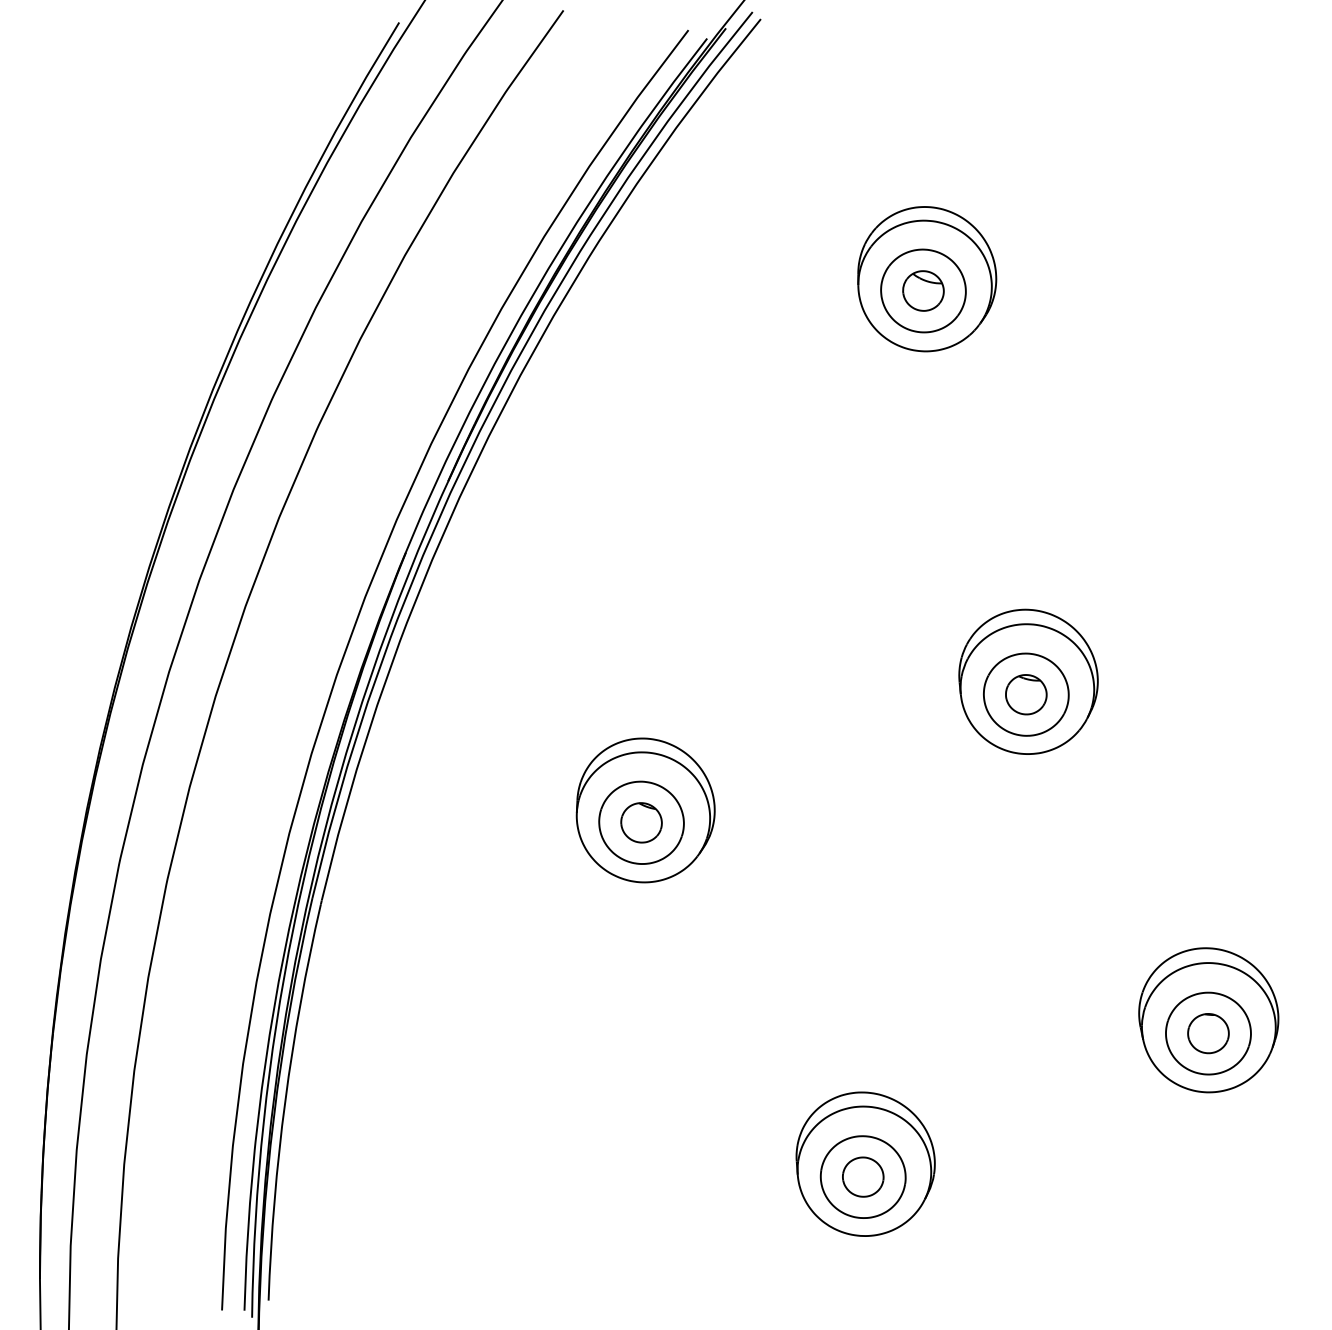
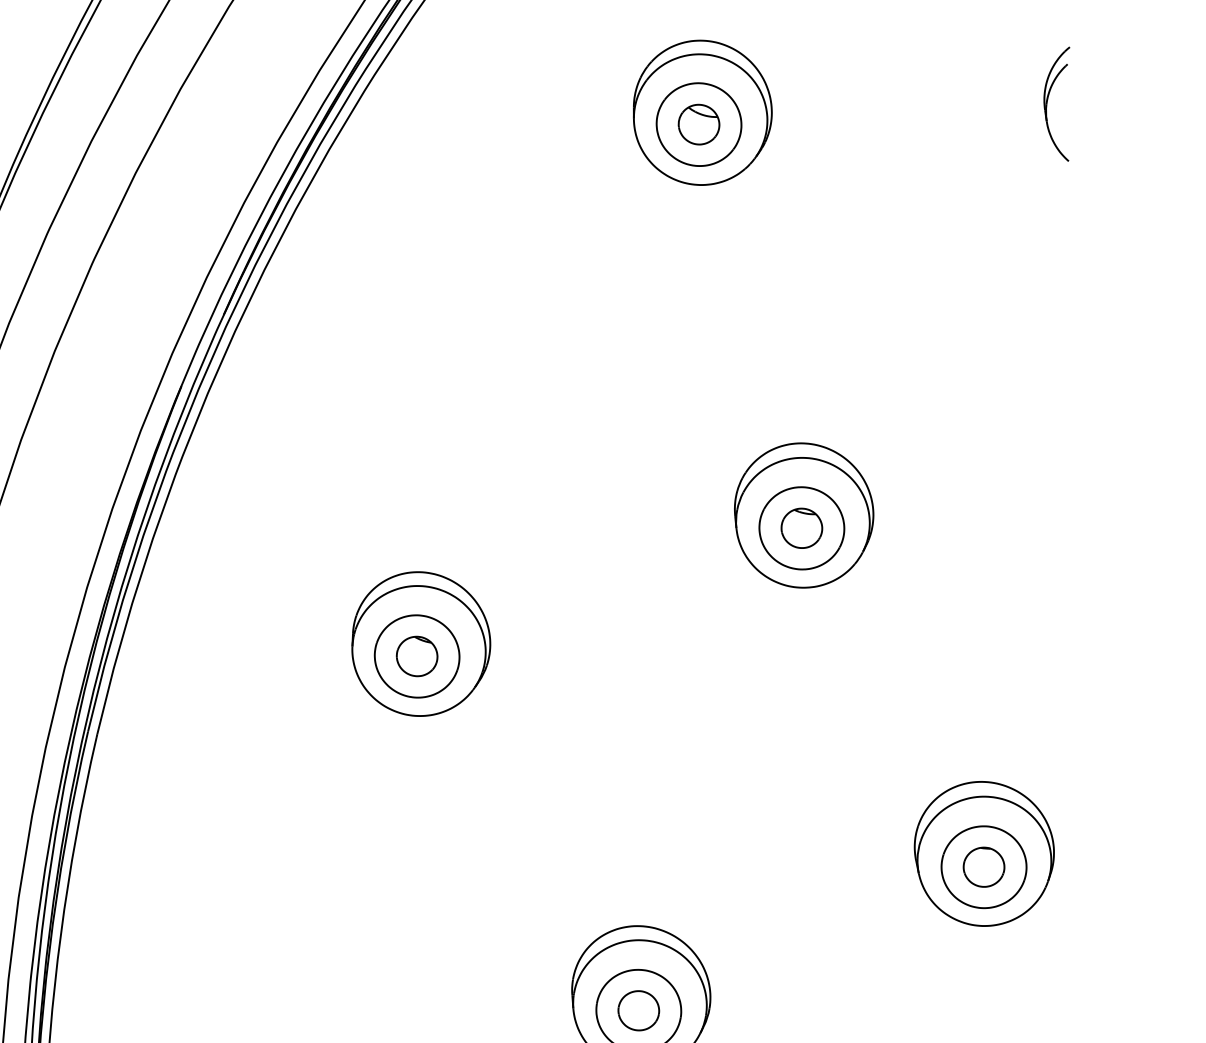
part: (1272, 268) -> (1048, 102), added

